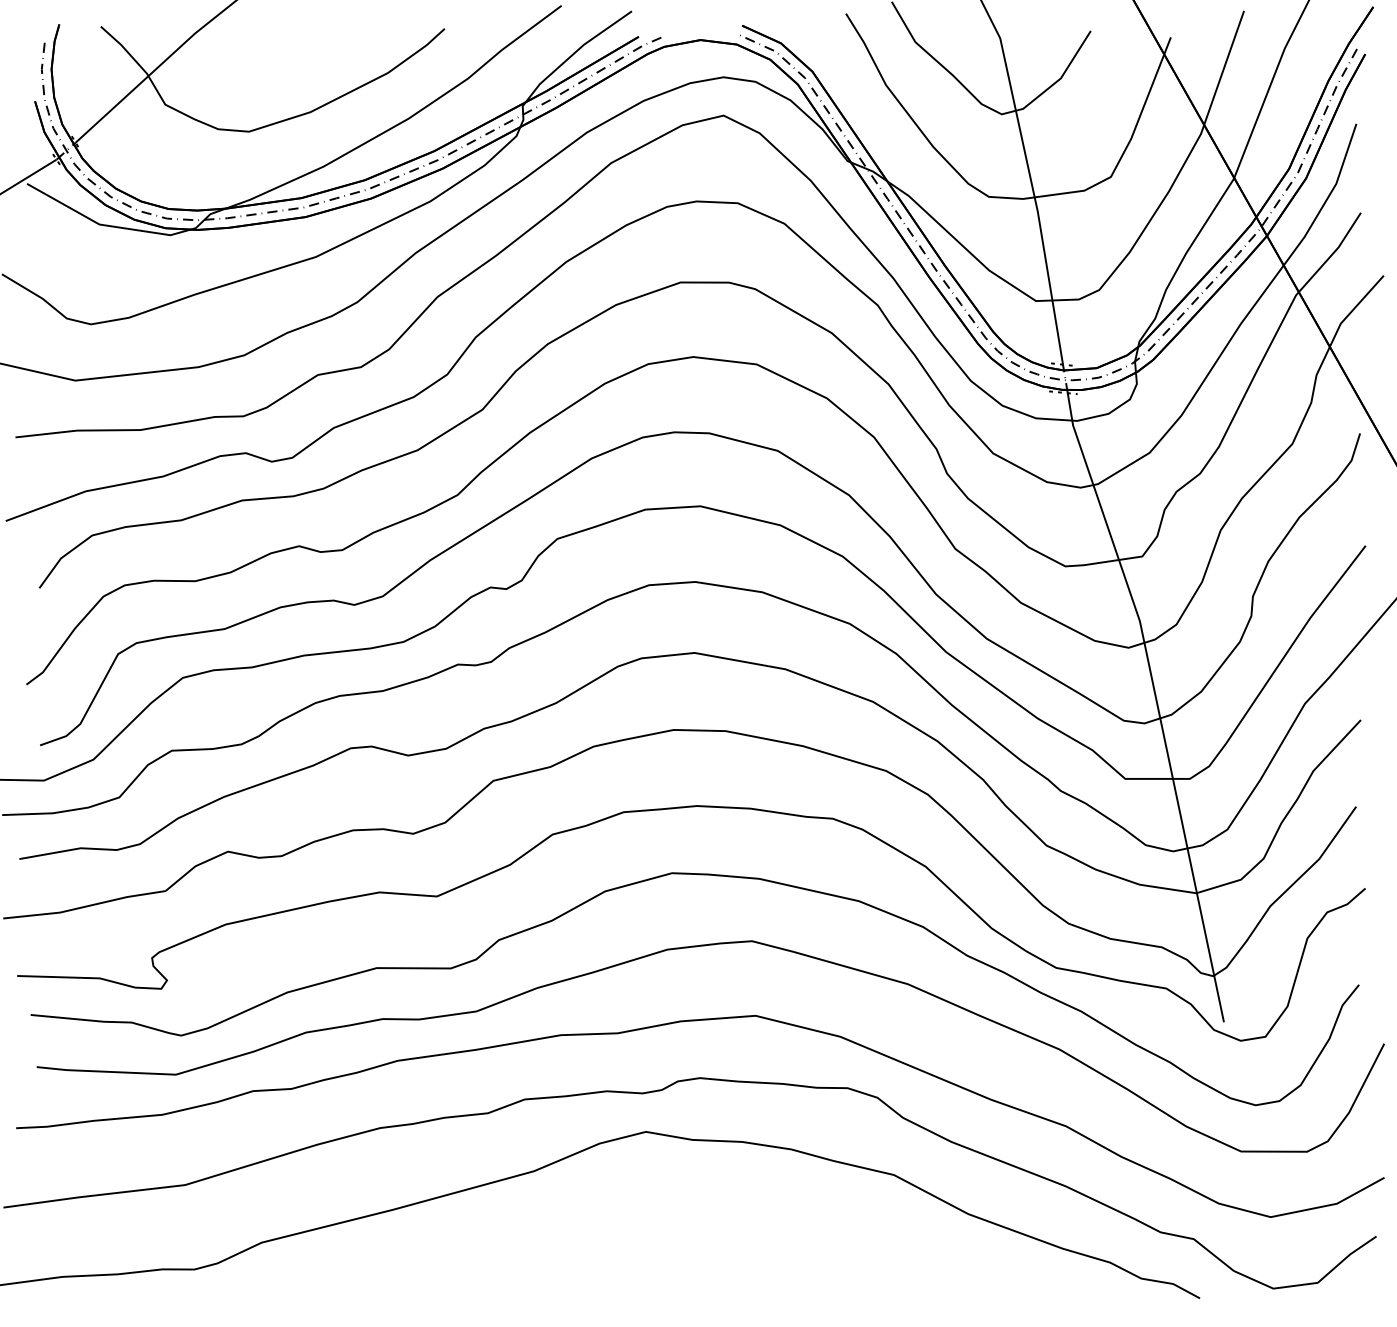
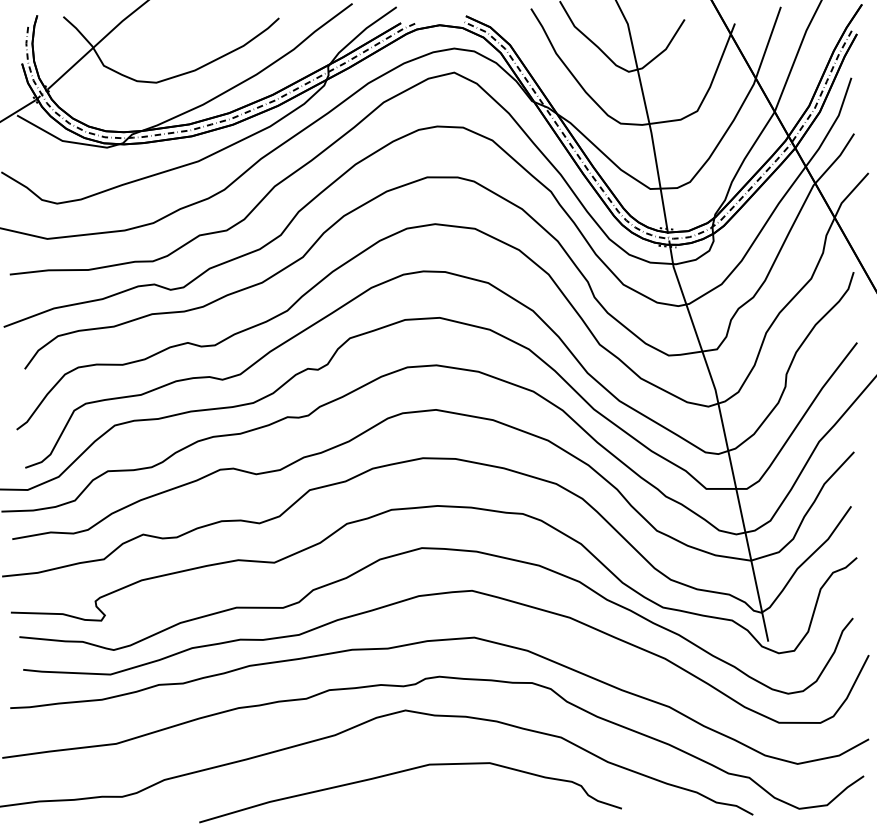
curve: (647, 1229) -> (406, 771), added

